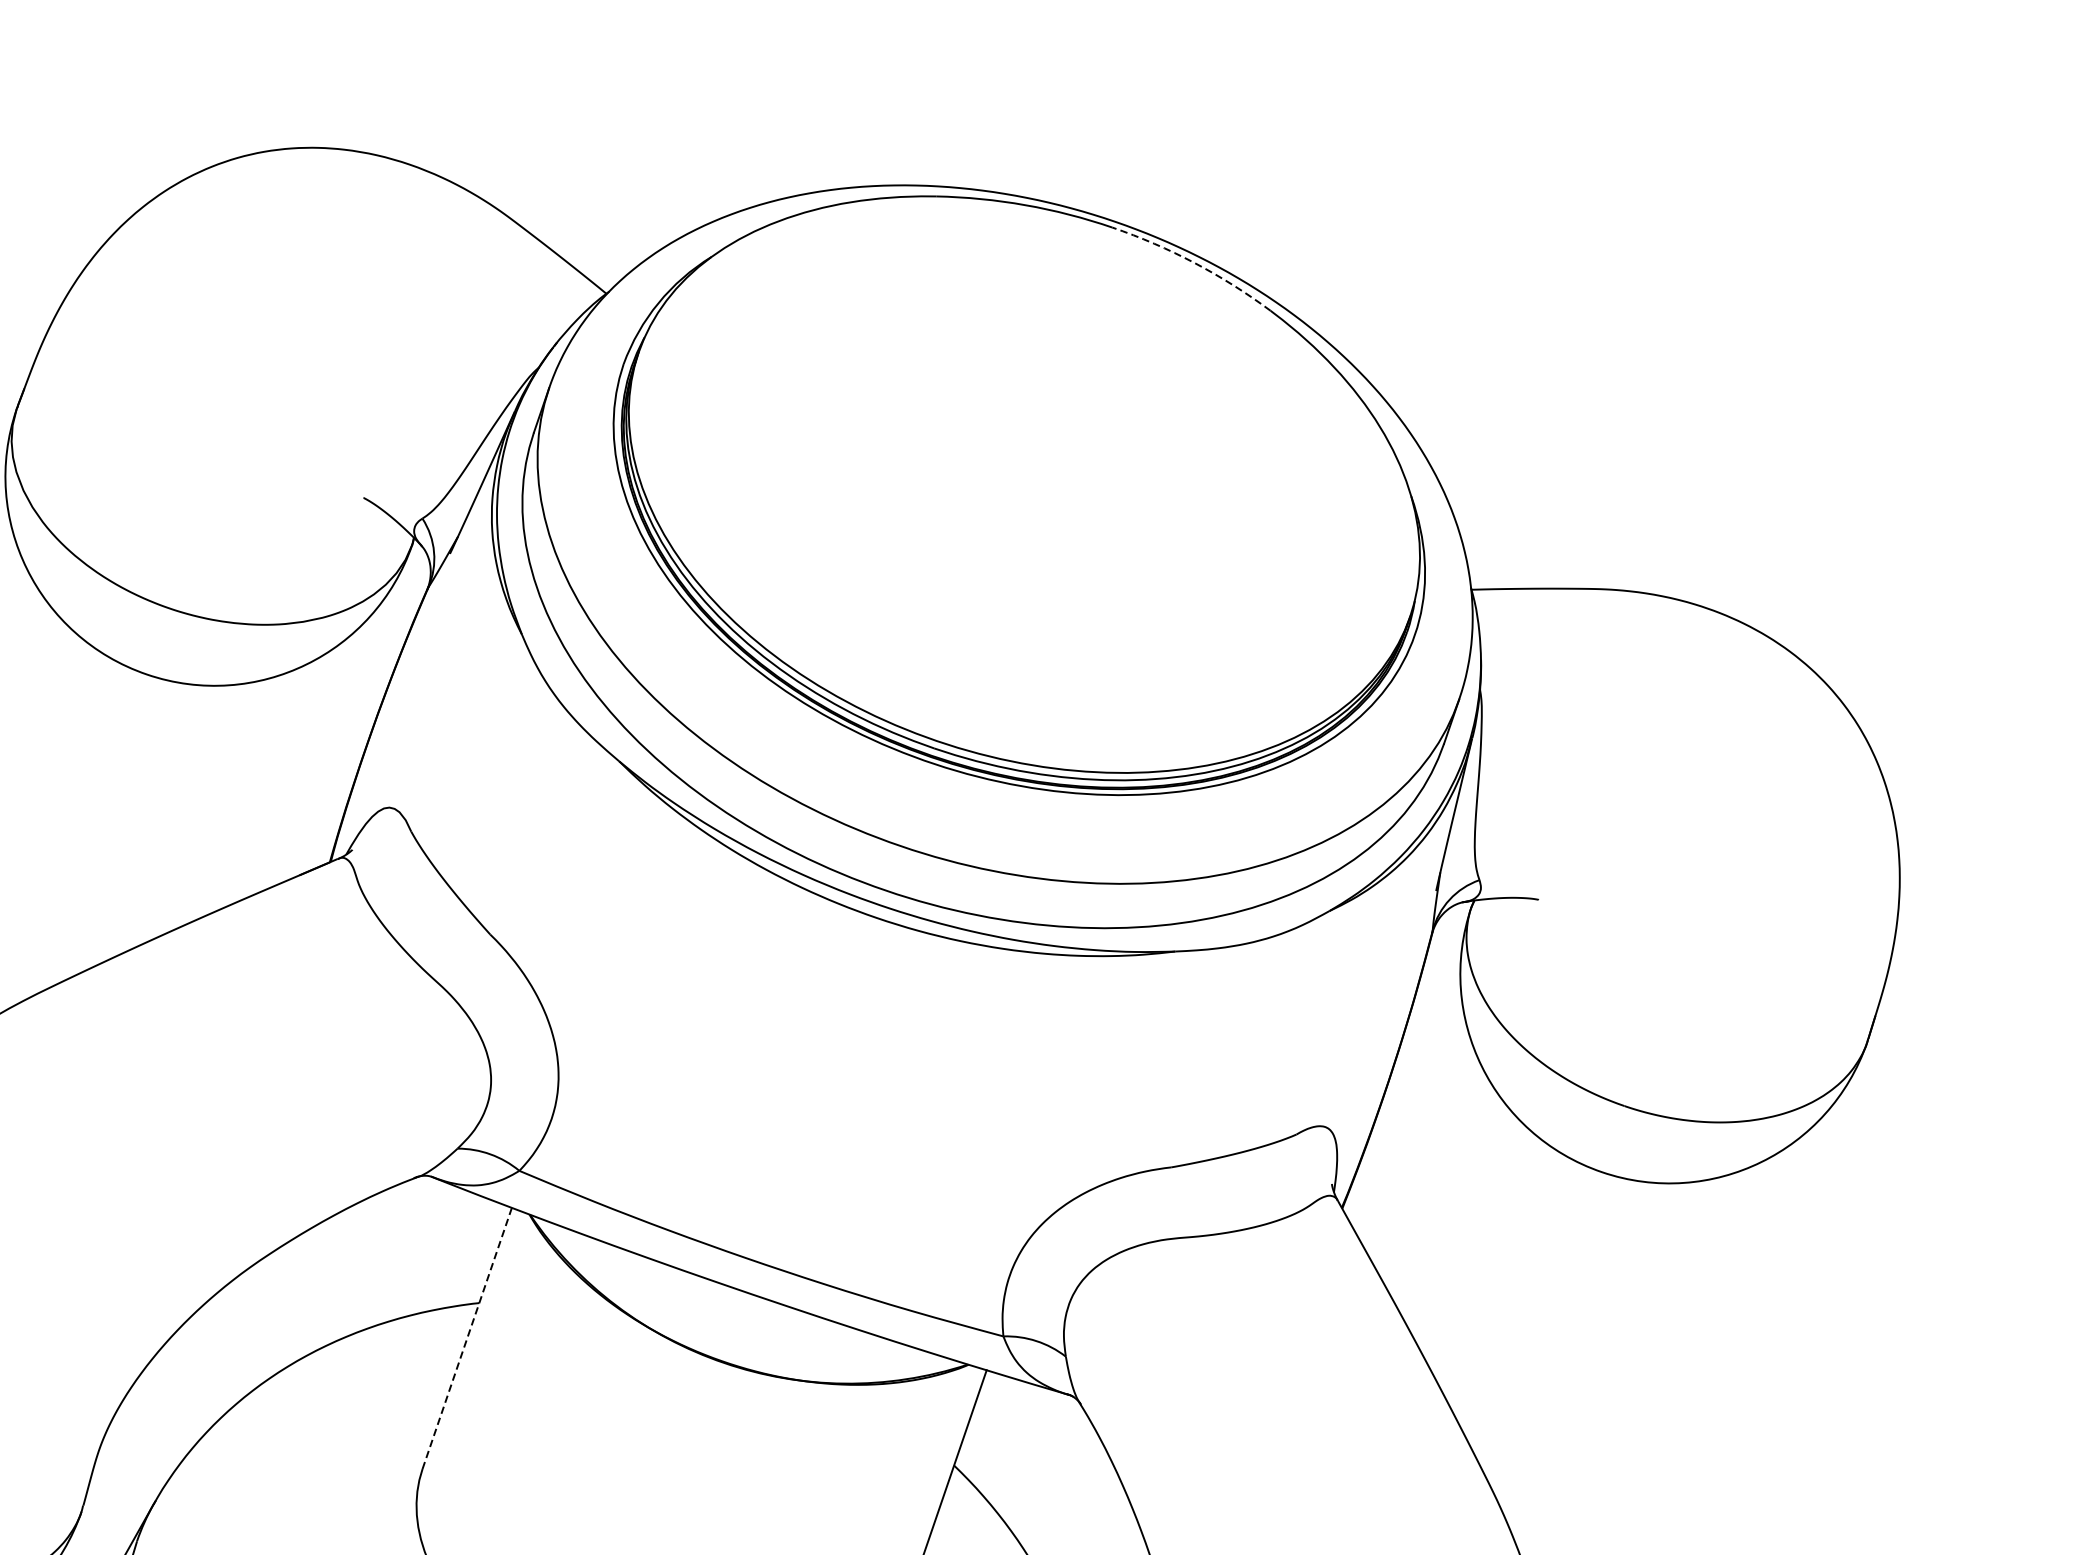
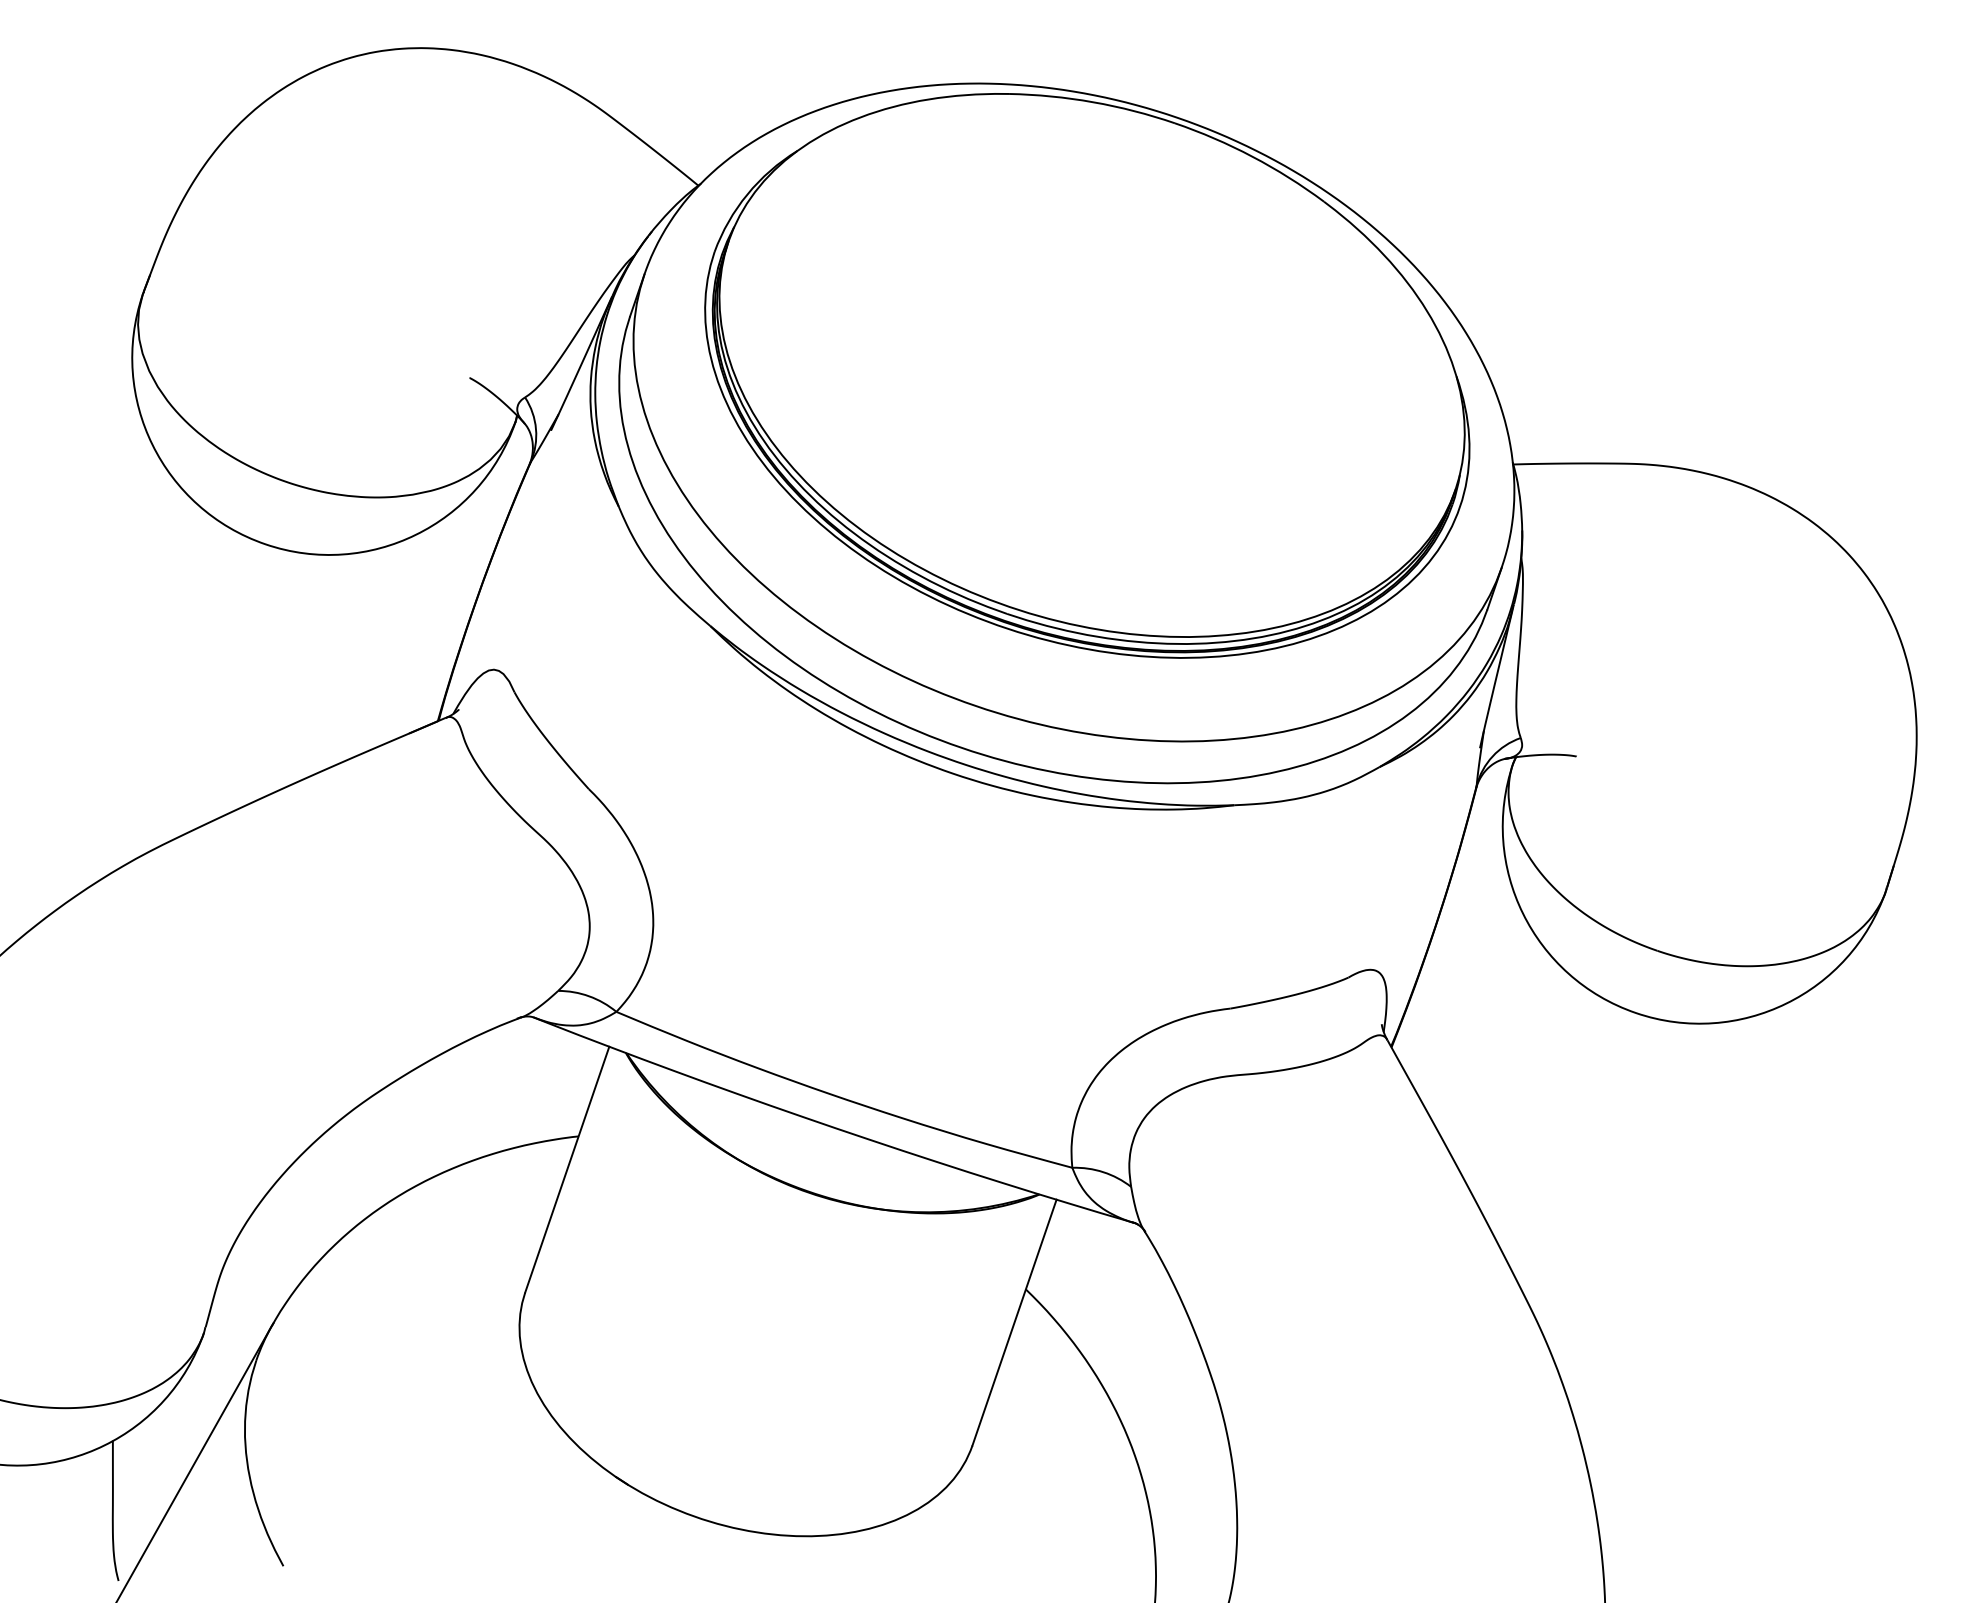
arc: (1194, 262) -> (1252, 156), dashed -> solid
line: (467, 1338) -> (567, 1169), dashed -> solid

